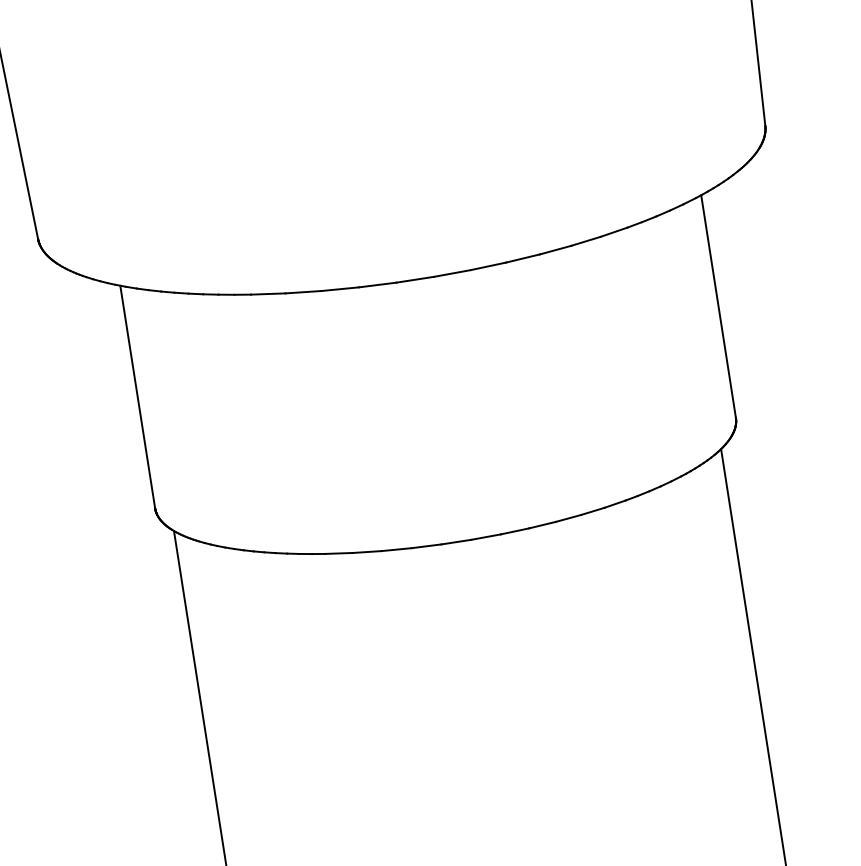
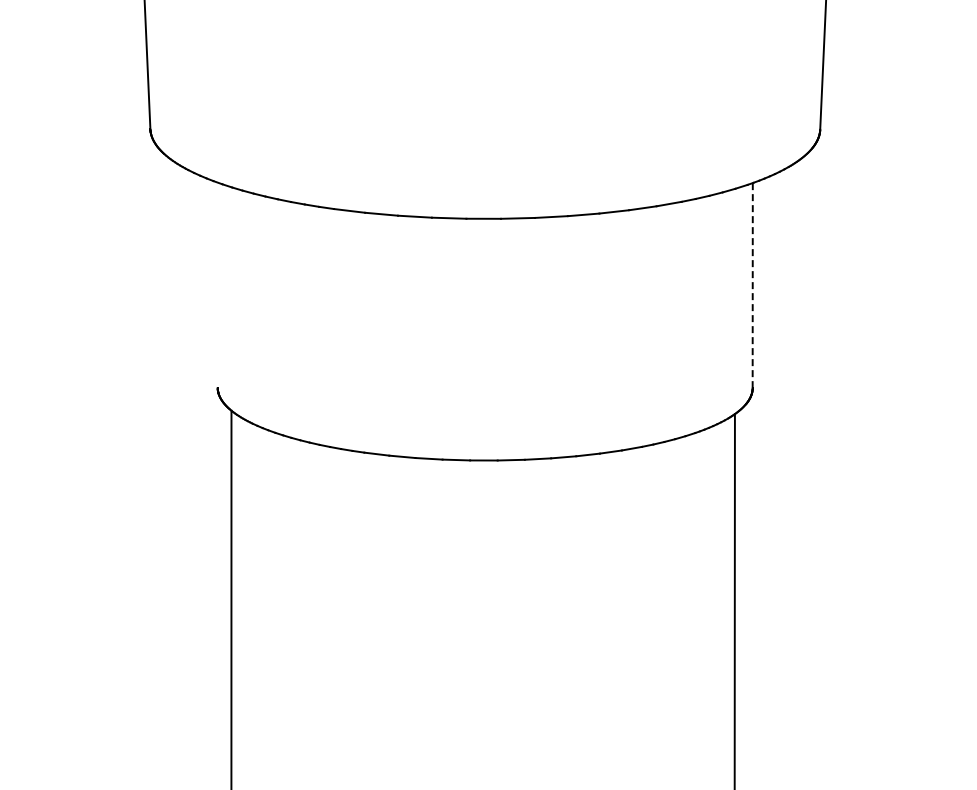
line: (718, 306) -> (752, 285), solid -> dashed
line: (137, 396) -> (217, 284), removed

